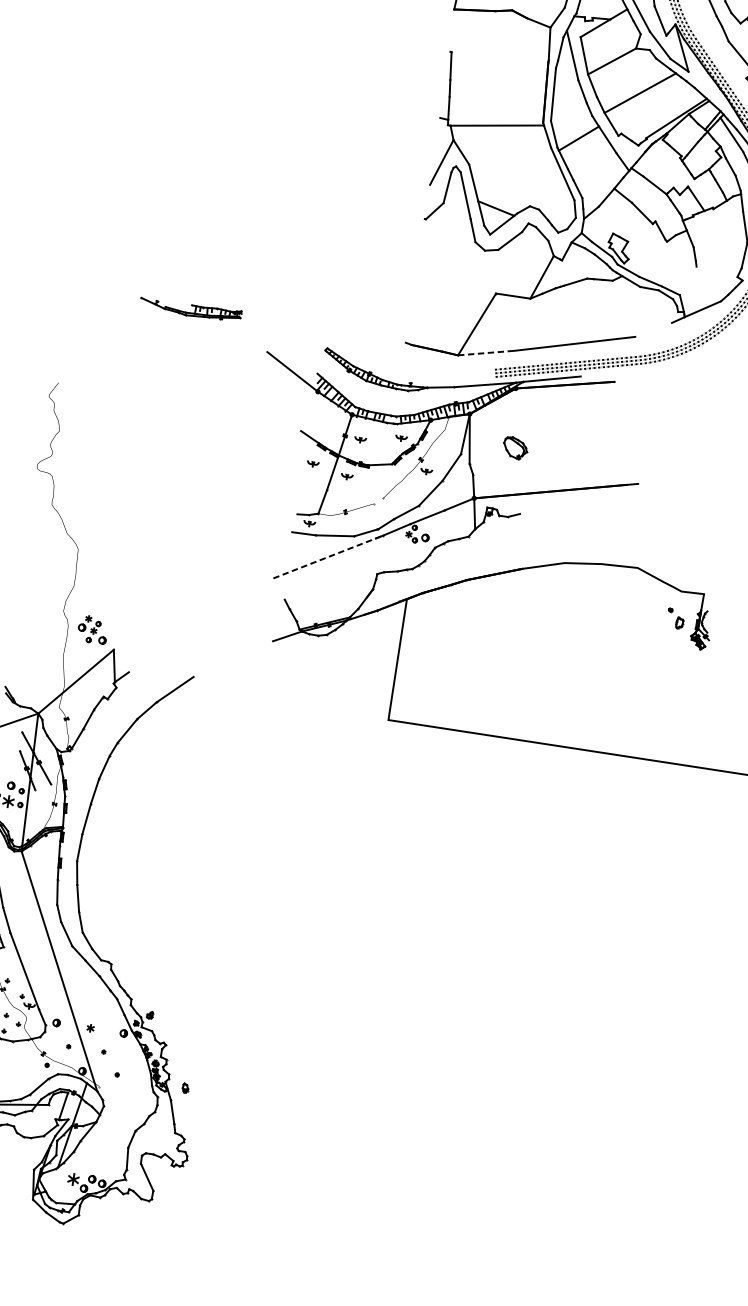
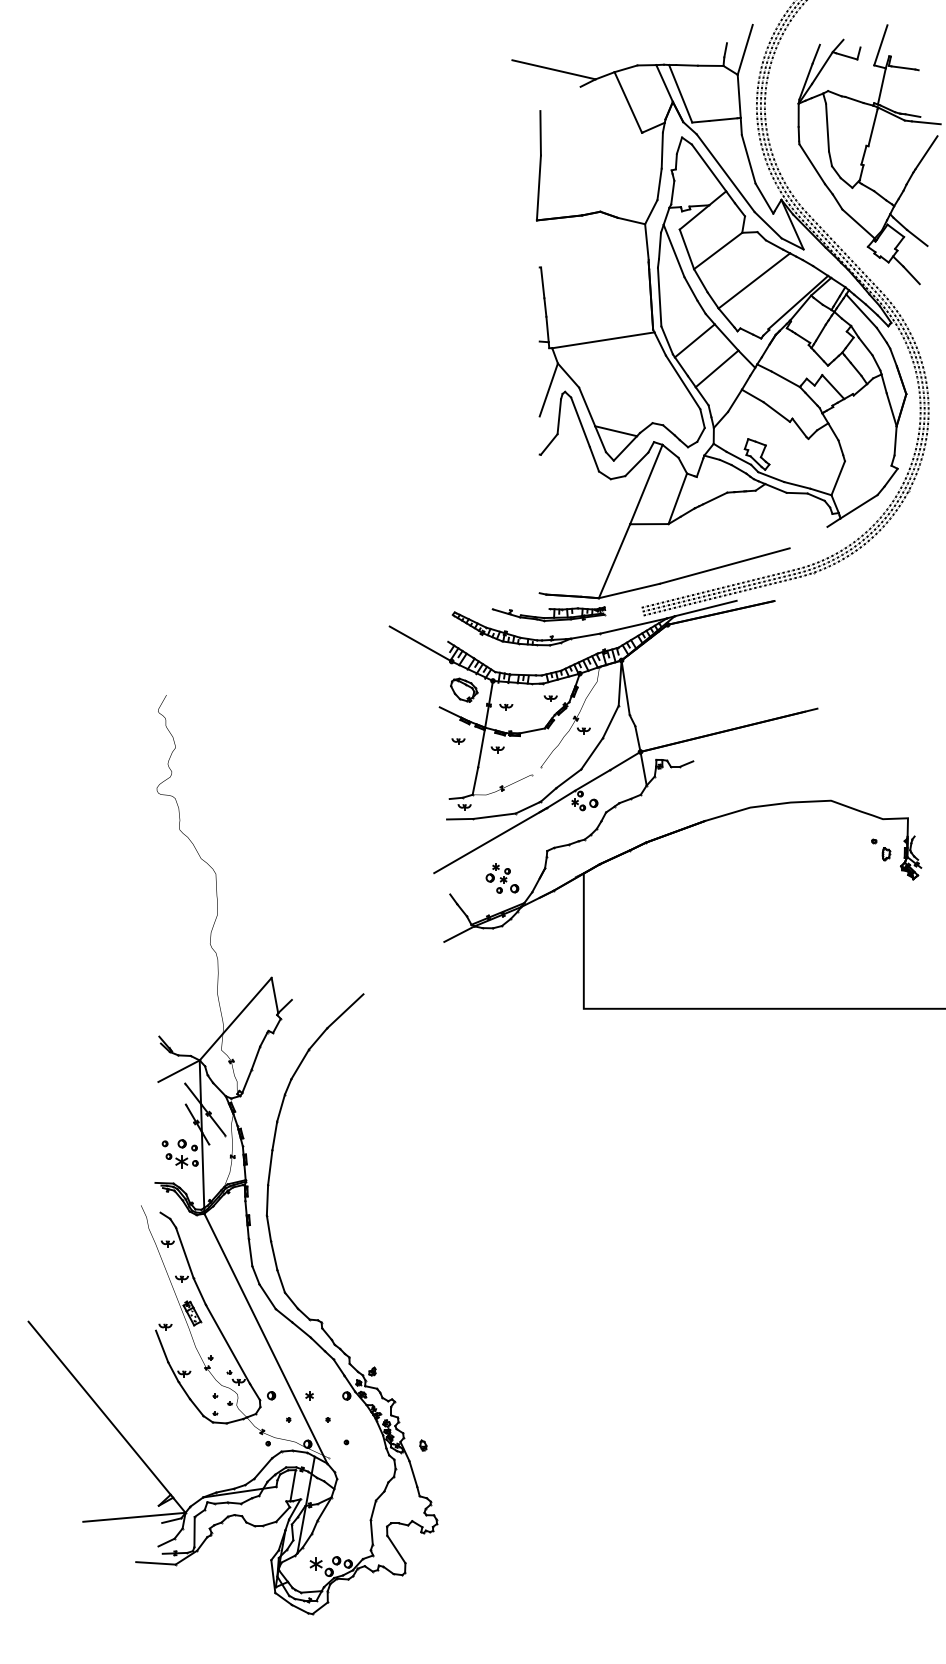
line: (594, 166) -> (716, 368), added
line: (516, 260) -> (646, 484), added
line: (687, 281) -> (837, 478), added
part: (190, 310) -> (548, 614), moved
line: (486, 352) -> (629, 590), dashed -> solid
part: (515, 447) -> (464, 689), moved
line: (329, 557) -> (491, 840), dashed -> solid
part: (93, 629) -> (502, 878), moved

